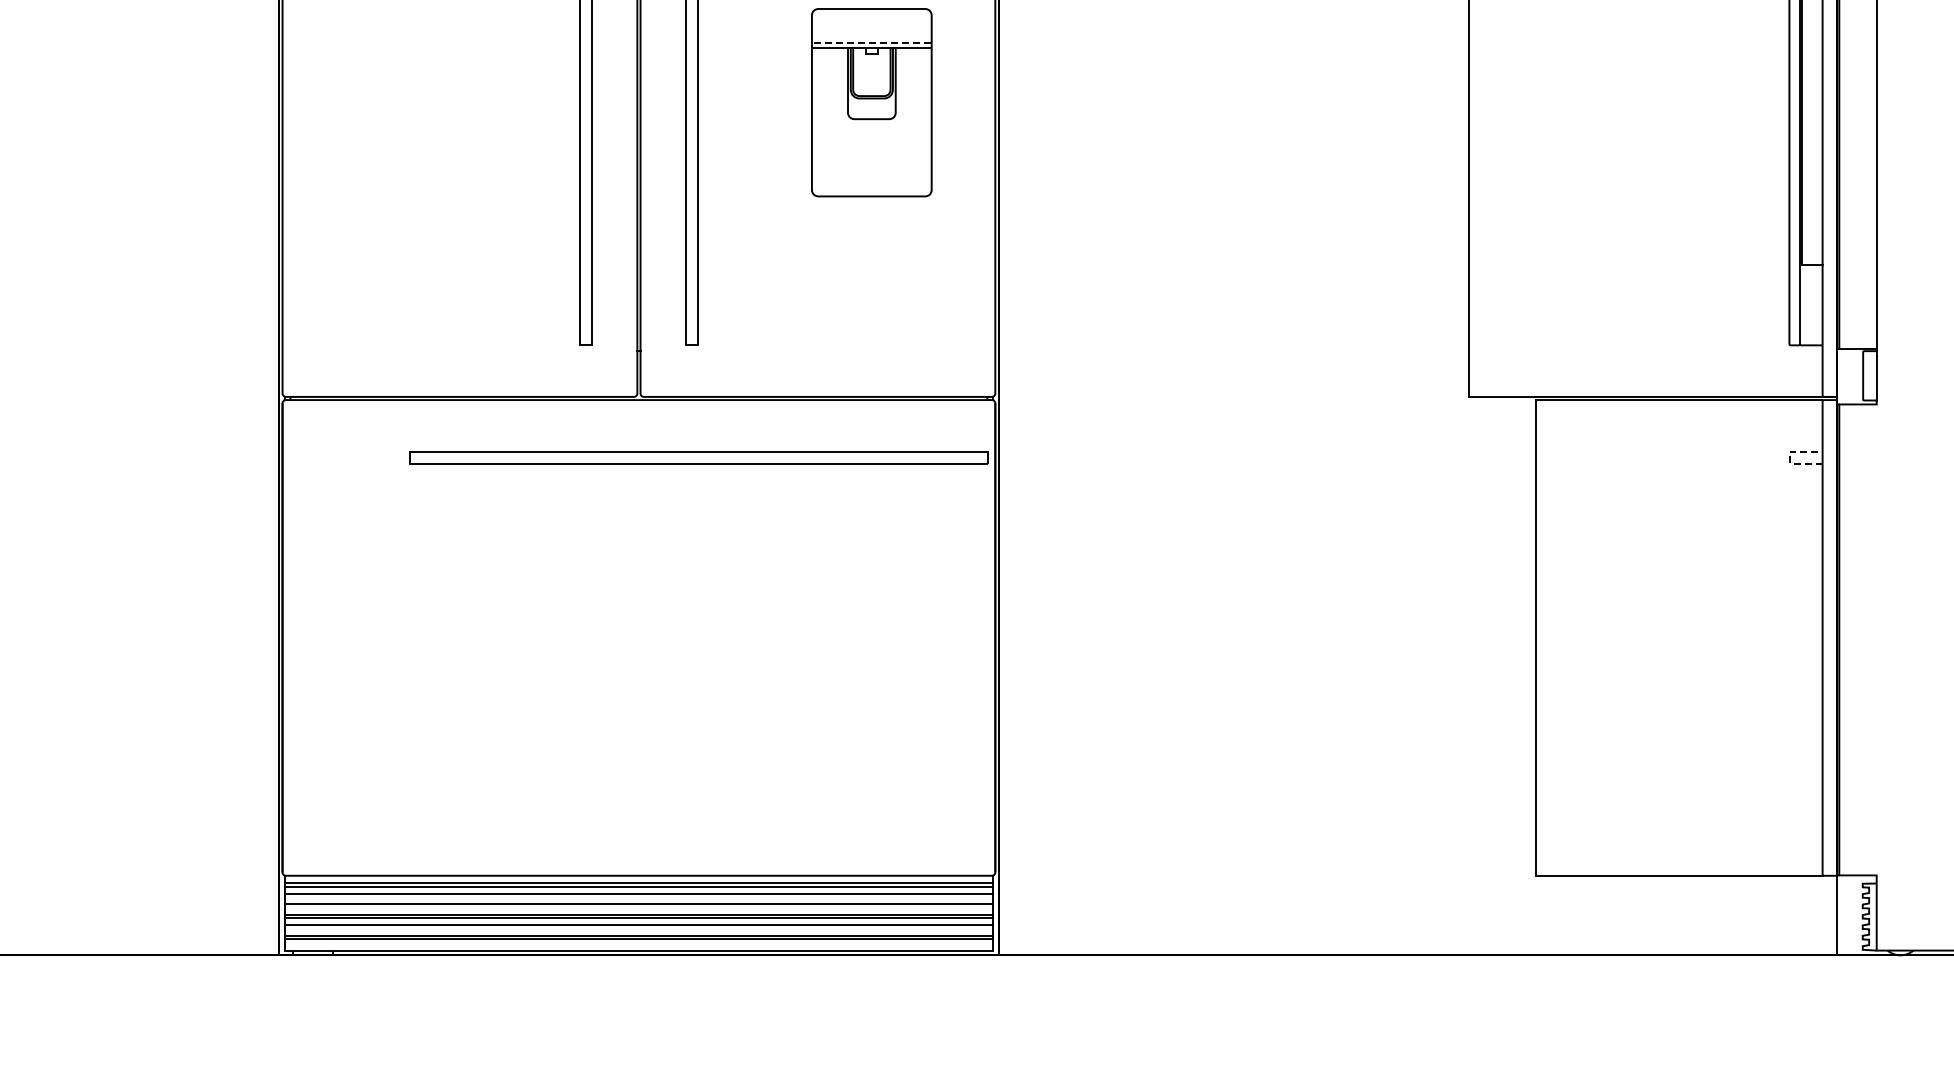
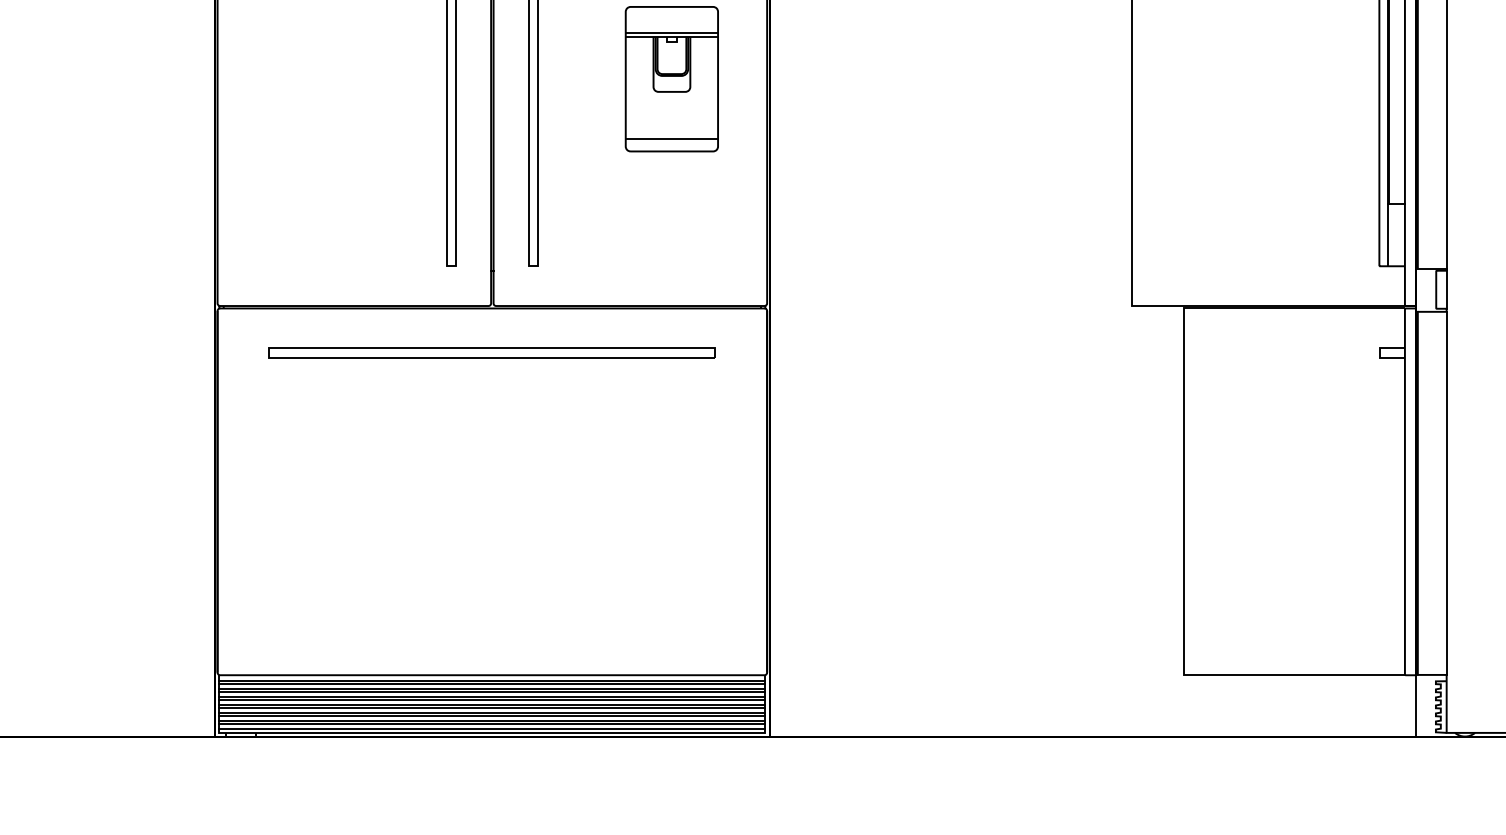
line: (871, 43) -> (671, 33), dashed -> solid
line: (871, 180) -> (671, 139), added
part: (698, 457) -> (492, 352), moved
line: (1789, 457) -> (1379, 352), dashed -> solid
line: (1876, 639) -> (1446, 493), added
line: (638, 897) -> (492, 691), added
line: (638, 907) -> (492, 699), added
line: (638, 928) -> (492, 715), added
line: (638, 945) -> (492, 728), added

